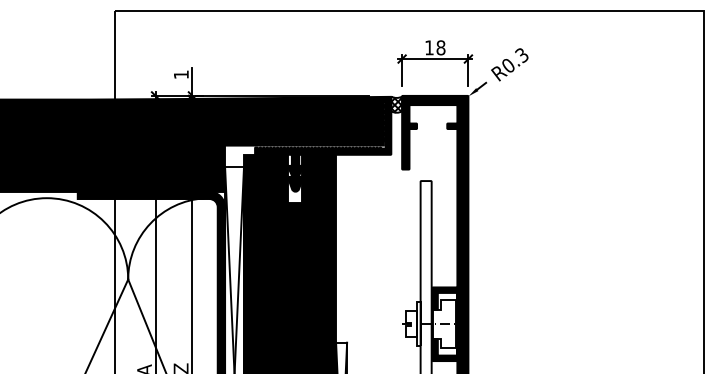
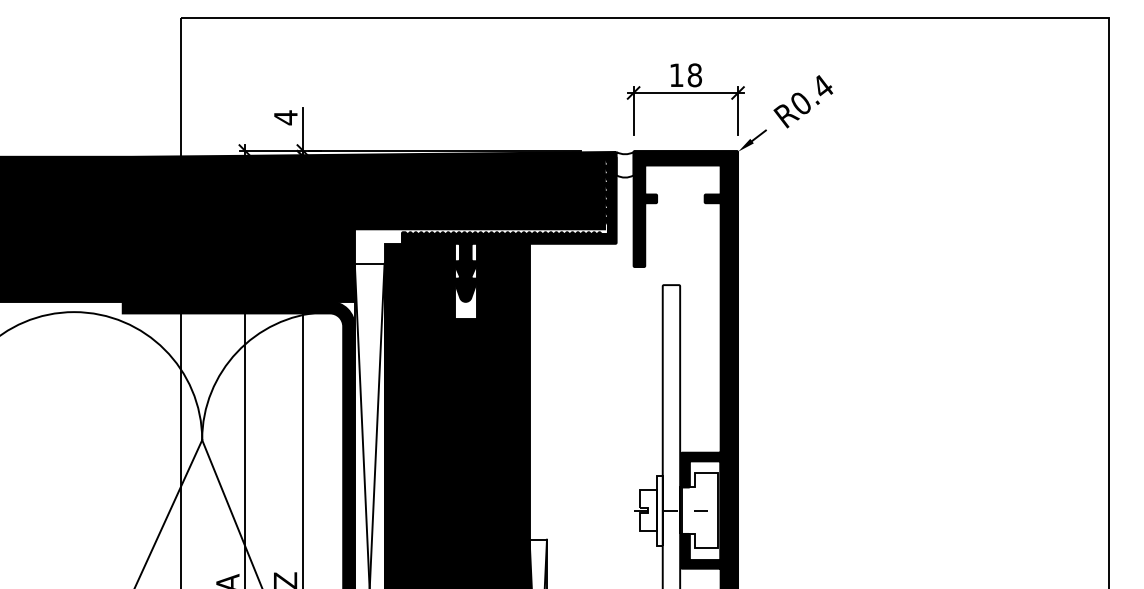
text: (521, 55) -> (821, 87), R0.3 -> R0.4
text: (181, 74) -> (286, 117), 1 -> 4
hatch: (396, 104) -> (624, 164), removed

